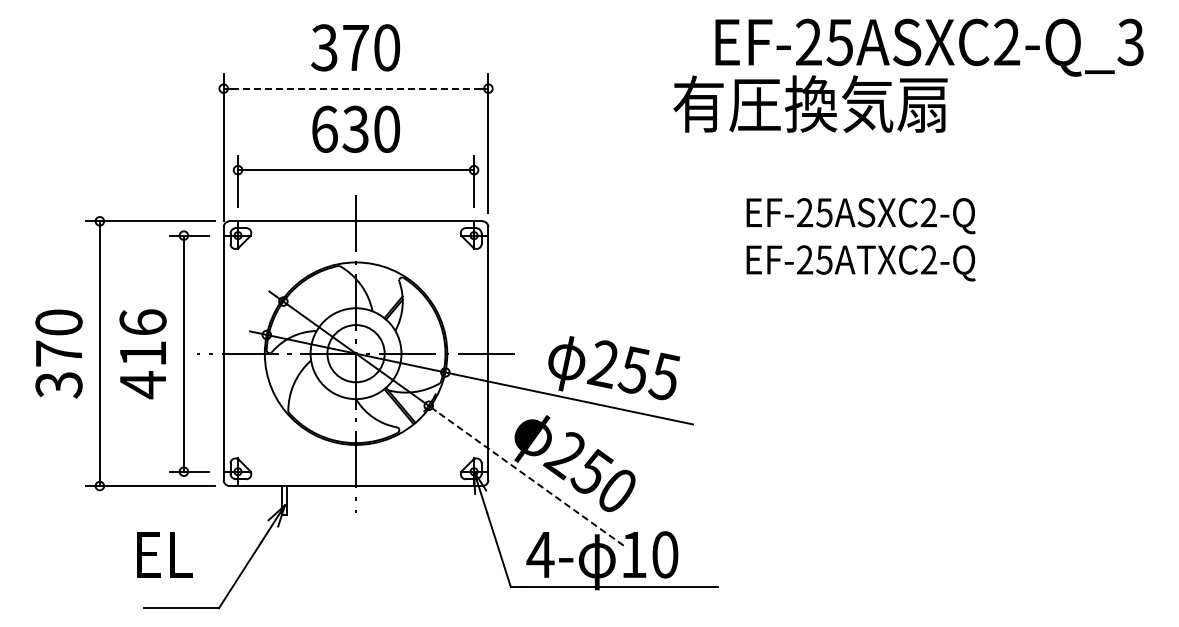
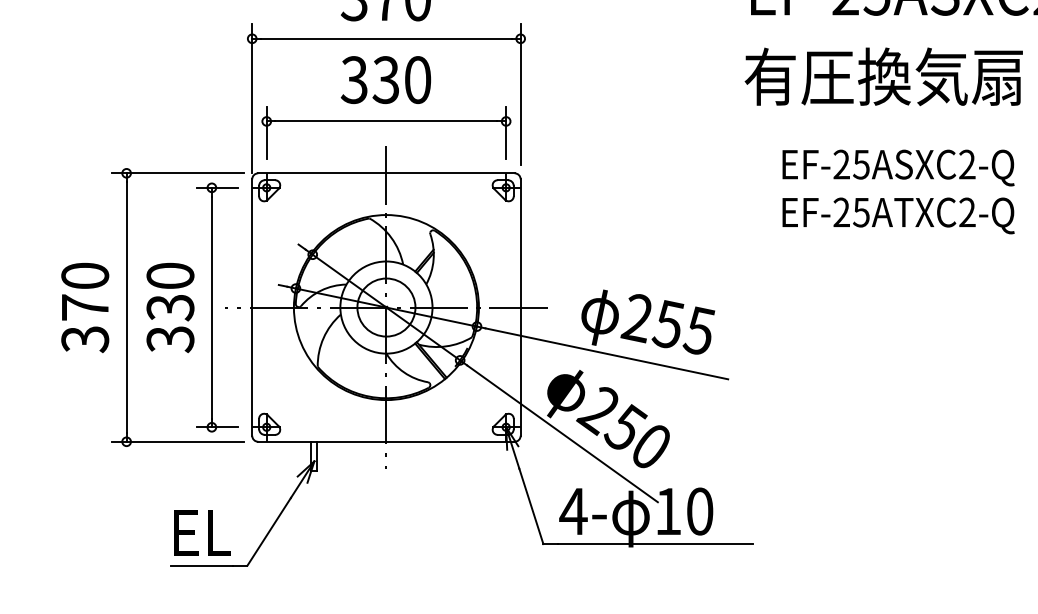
line: (356, 88) -> (386, 38), dashed -> solid
text: (810, 103) -> (883, 76), moved
text: (324, 128) -> (354, 79), 630 -> 330
text: (142, 354) -> (169, 308), 416 -> 330
line: (529, 478) -> (562, 434), dashed -> solid
text: (164, 554) -> (202, 532), moved

